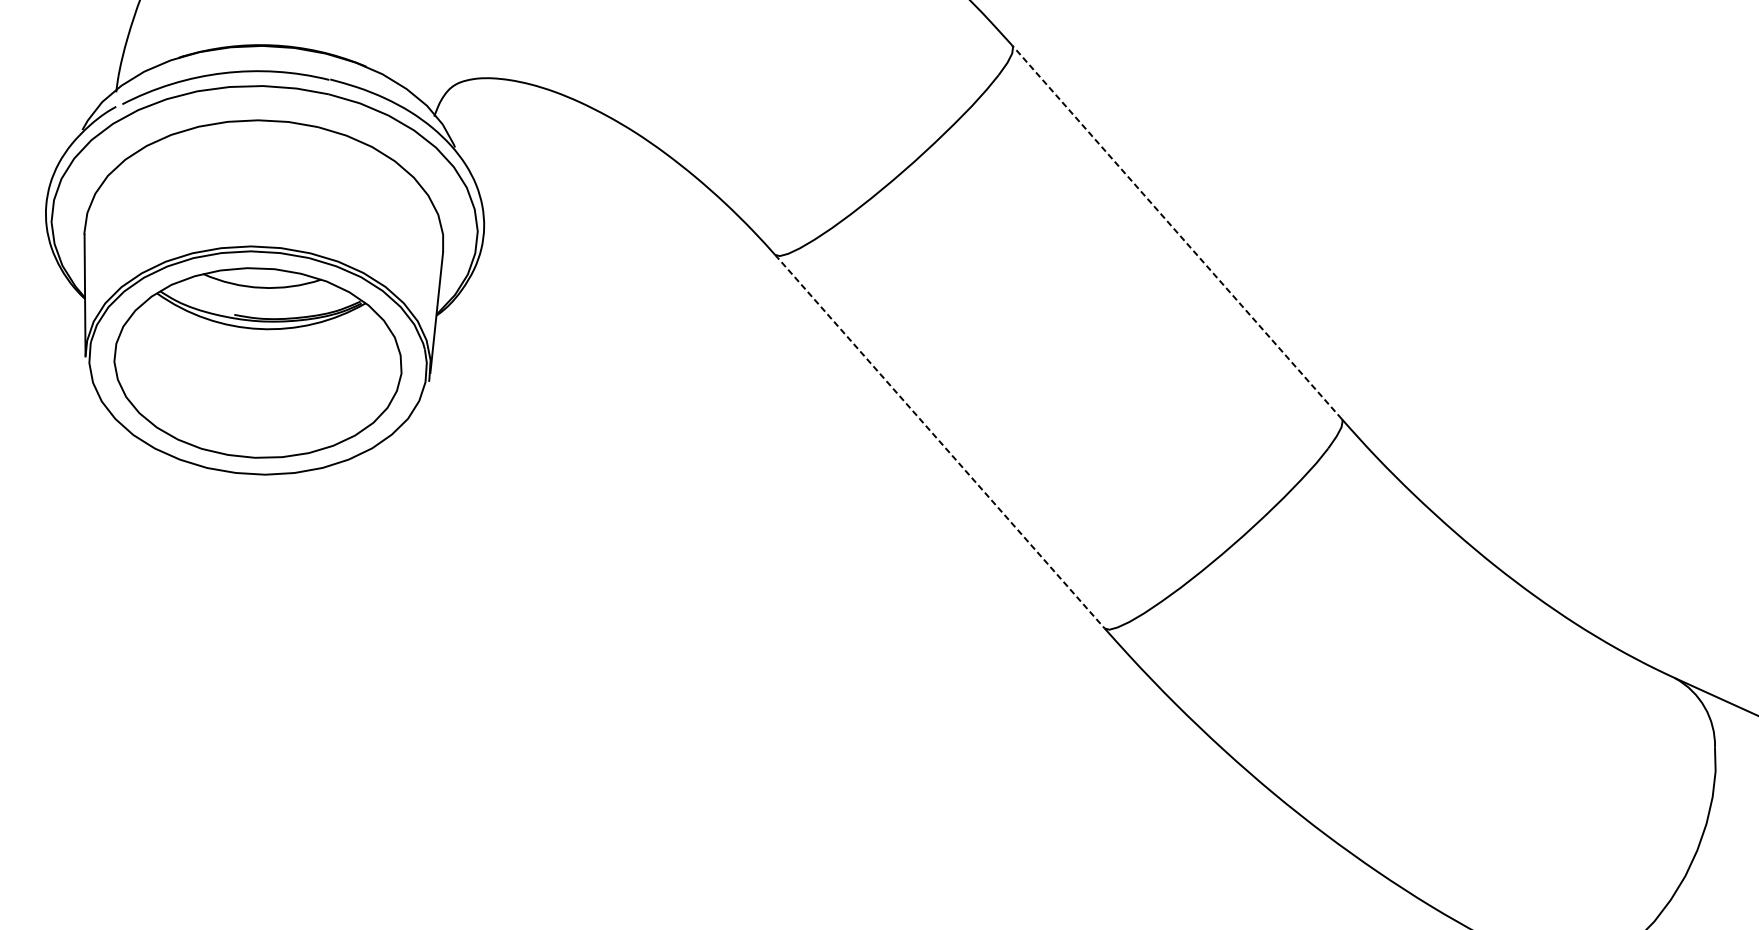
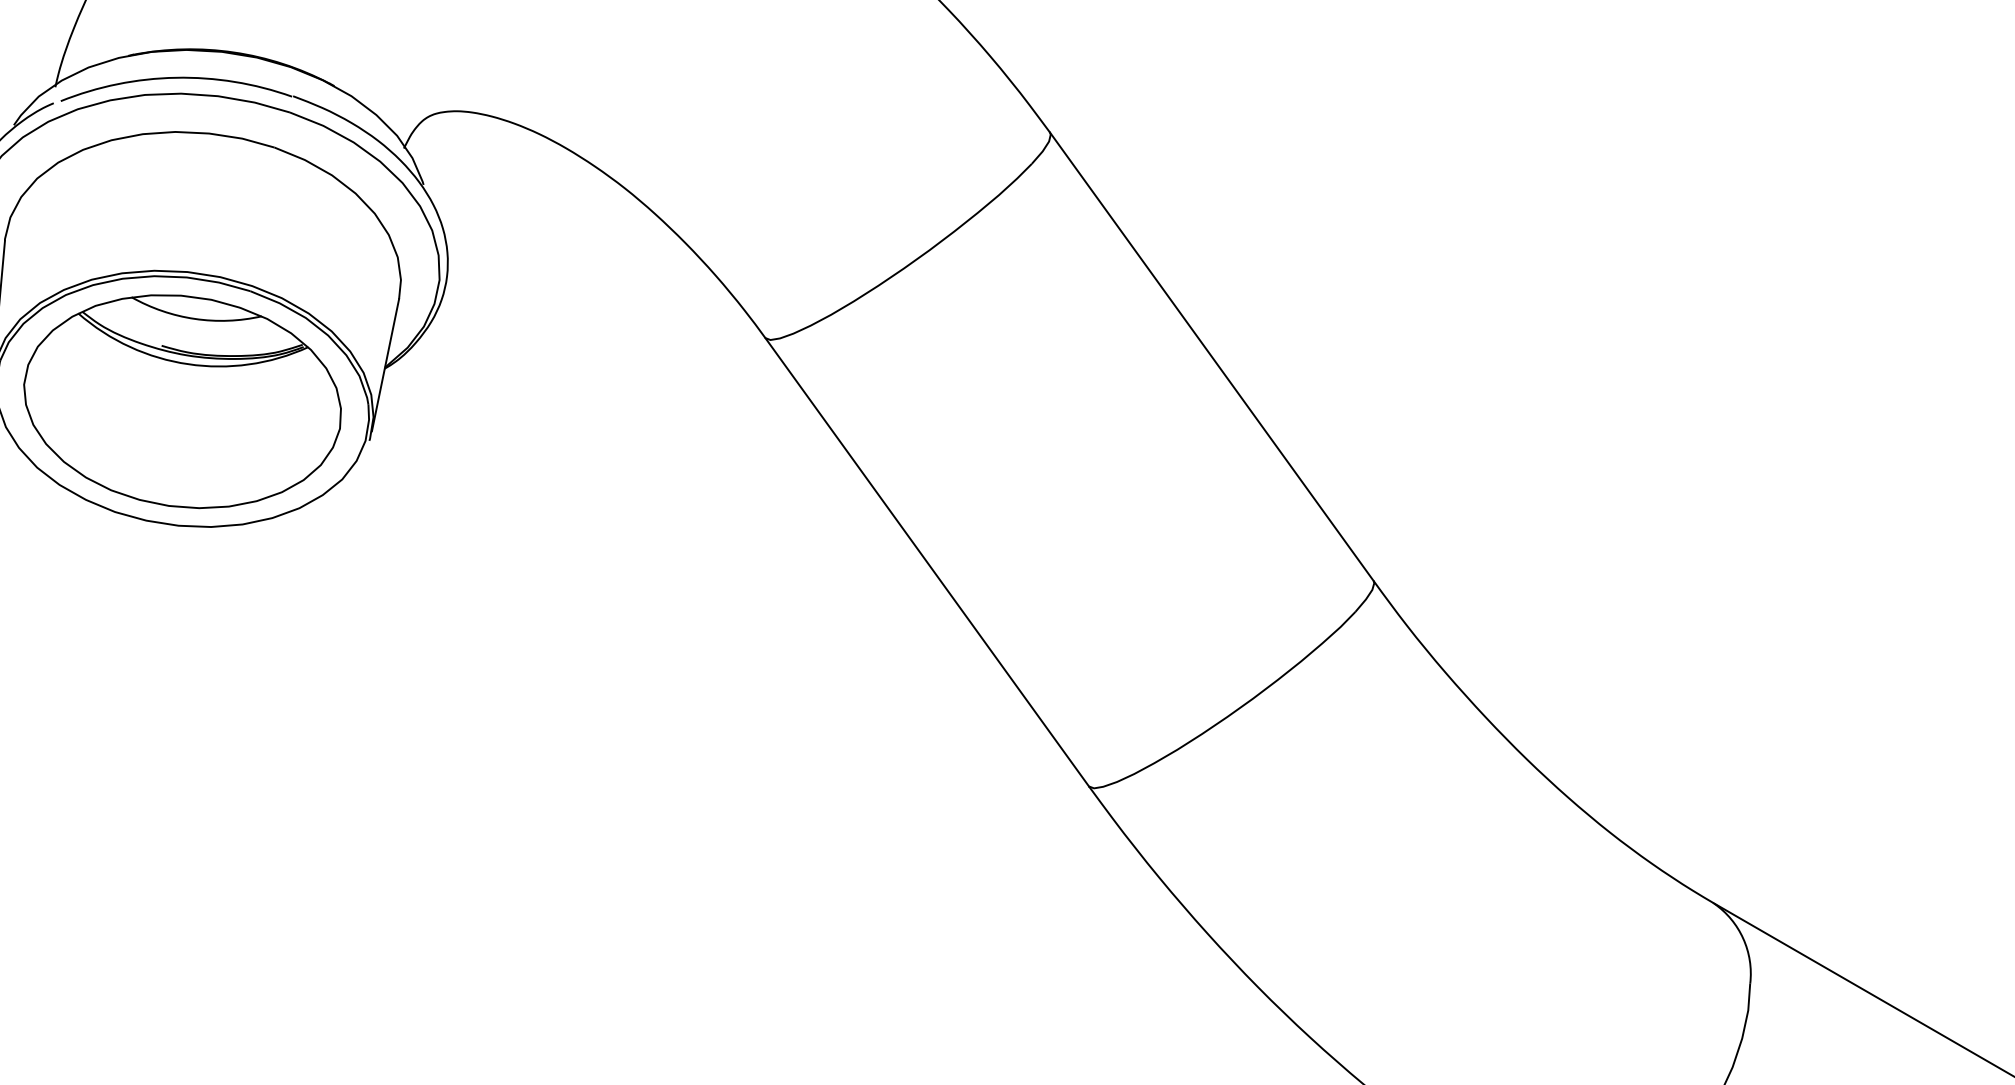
line: (1176, 232) -> (1211, 356), dashed -> solid
line: (940, 441) -> (927, 562), dashed -> solid

